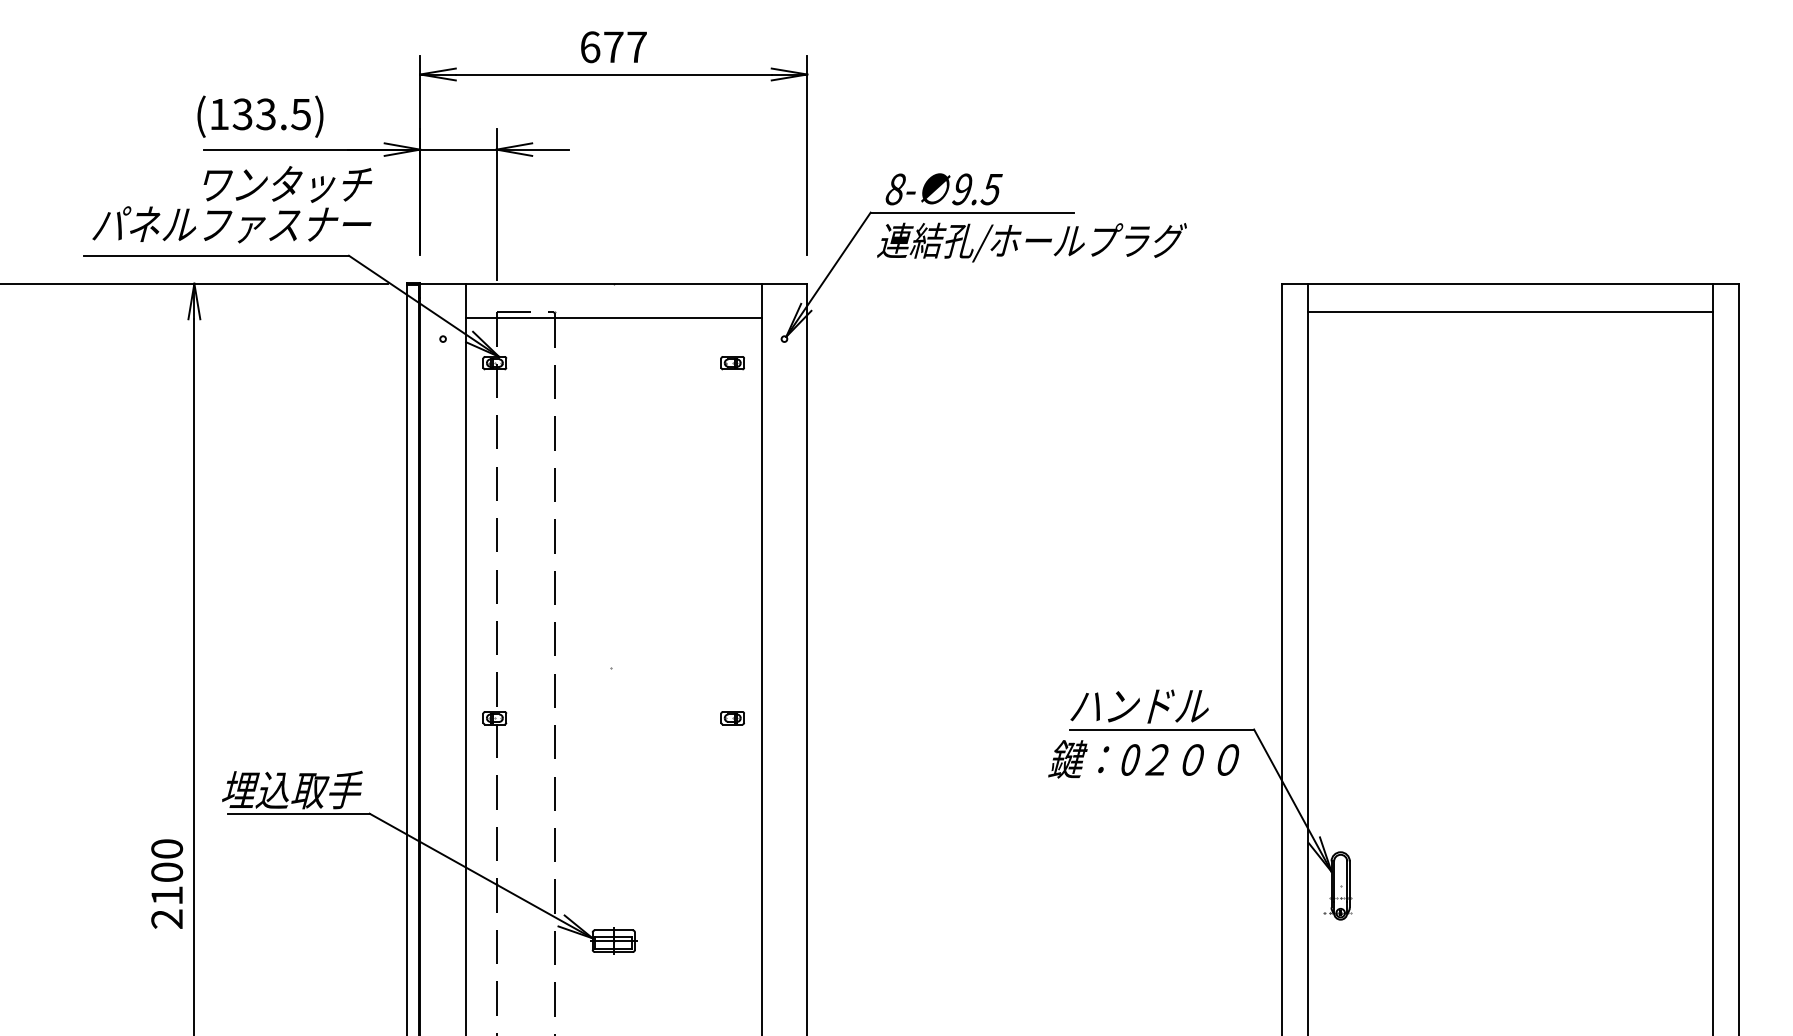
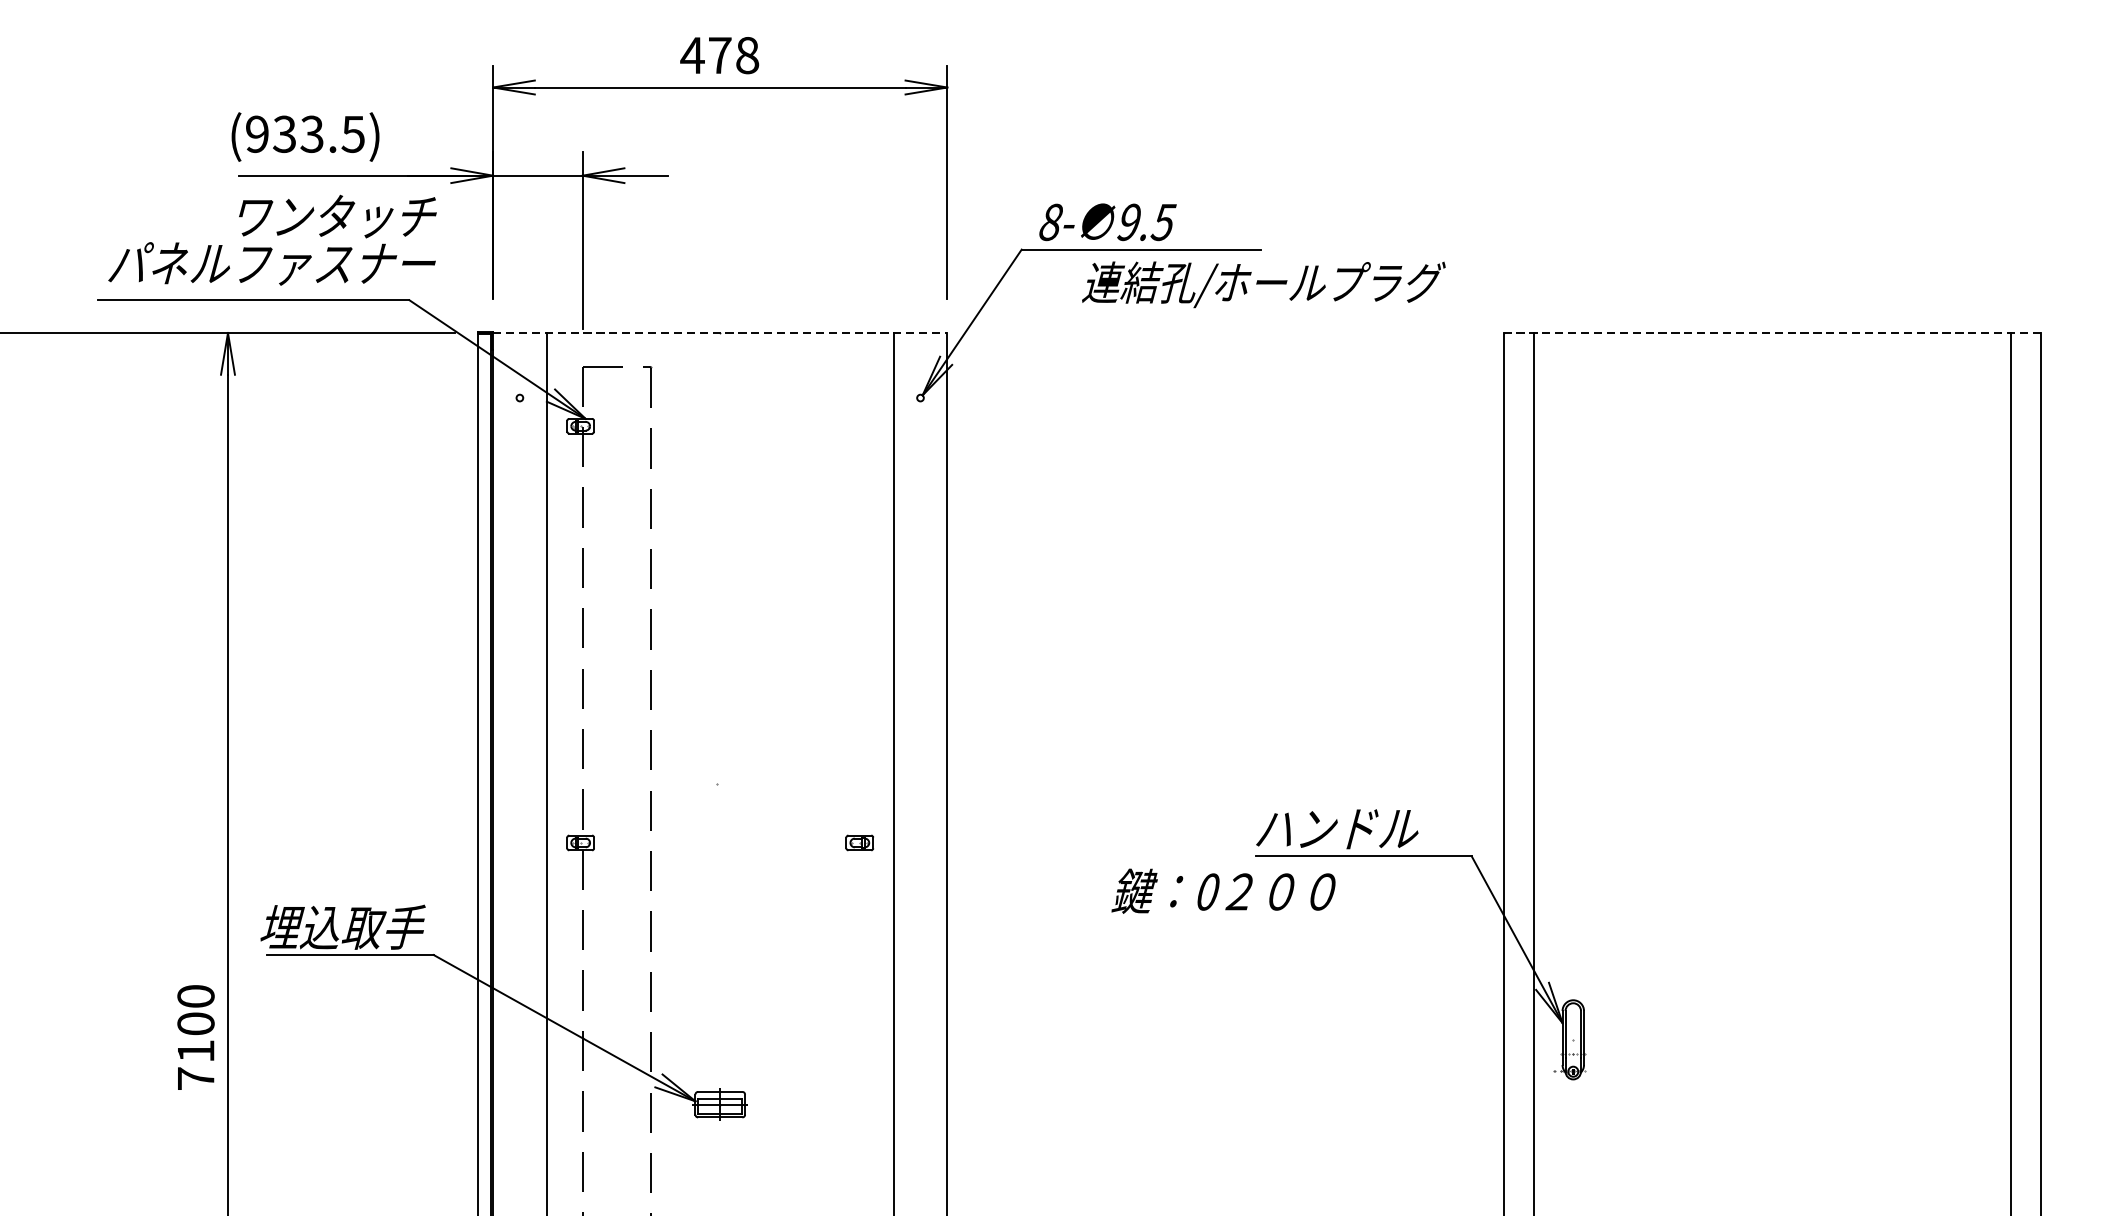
text: (612, 47) -> (718, 55), 677 -> 478
text: (218, 114) -> (256, 134), (133.5) -> (933.5)
text: (1031, 242) -> (1263, 284), moved
line: (613, 283) -> (719, 332), solid -> dashed
line: (1510, 283) -> (1772, 332), solid -> dashed
line: (1510, 312) -> (1772, 366), removed
line: (613, 317) -> (719, 372), removed
part: (732, 363) -> (859, 426), removed
text: (1143, 759) -> (1223, 891), moved
text: (166, 918) -> (195, 1078), 2100 -> 7100

